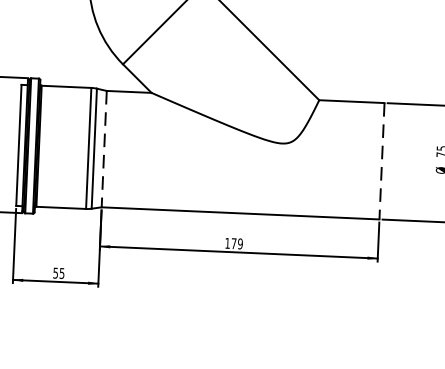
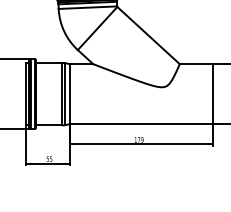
line: (104, 149) -> (70, 94), dashed -> solid
line: (382, 161) -> (213, 94), dashed -> solid

